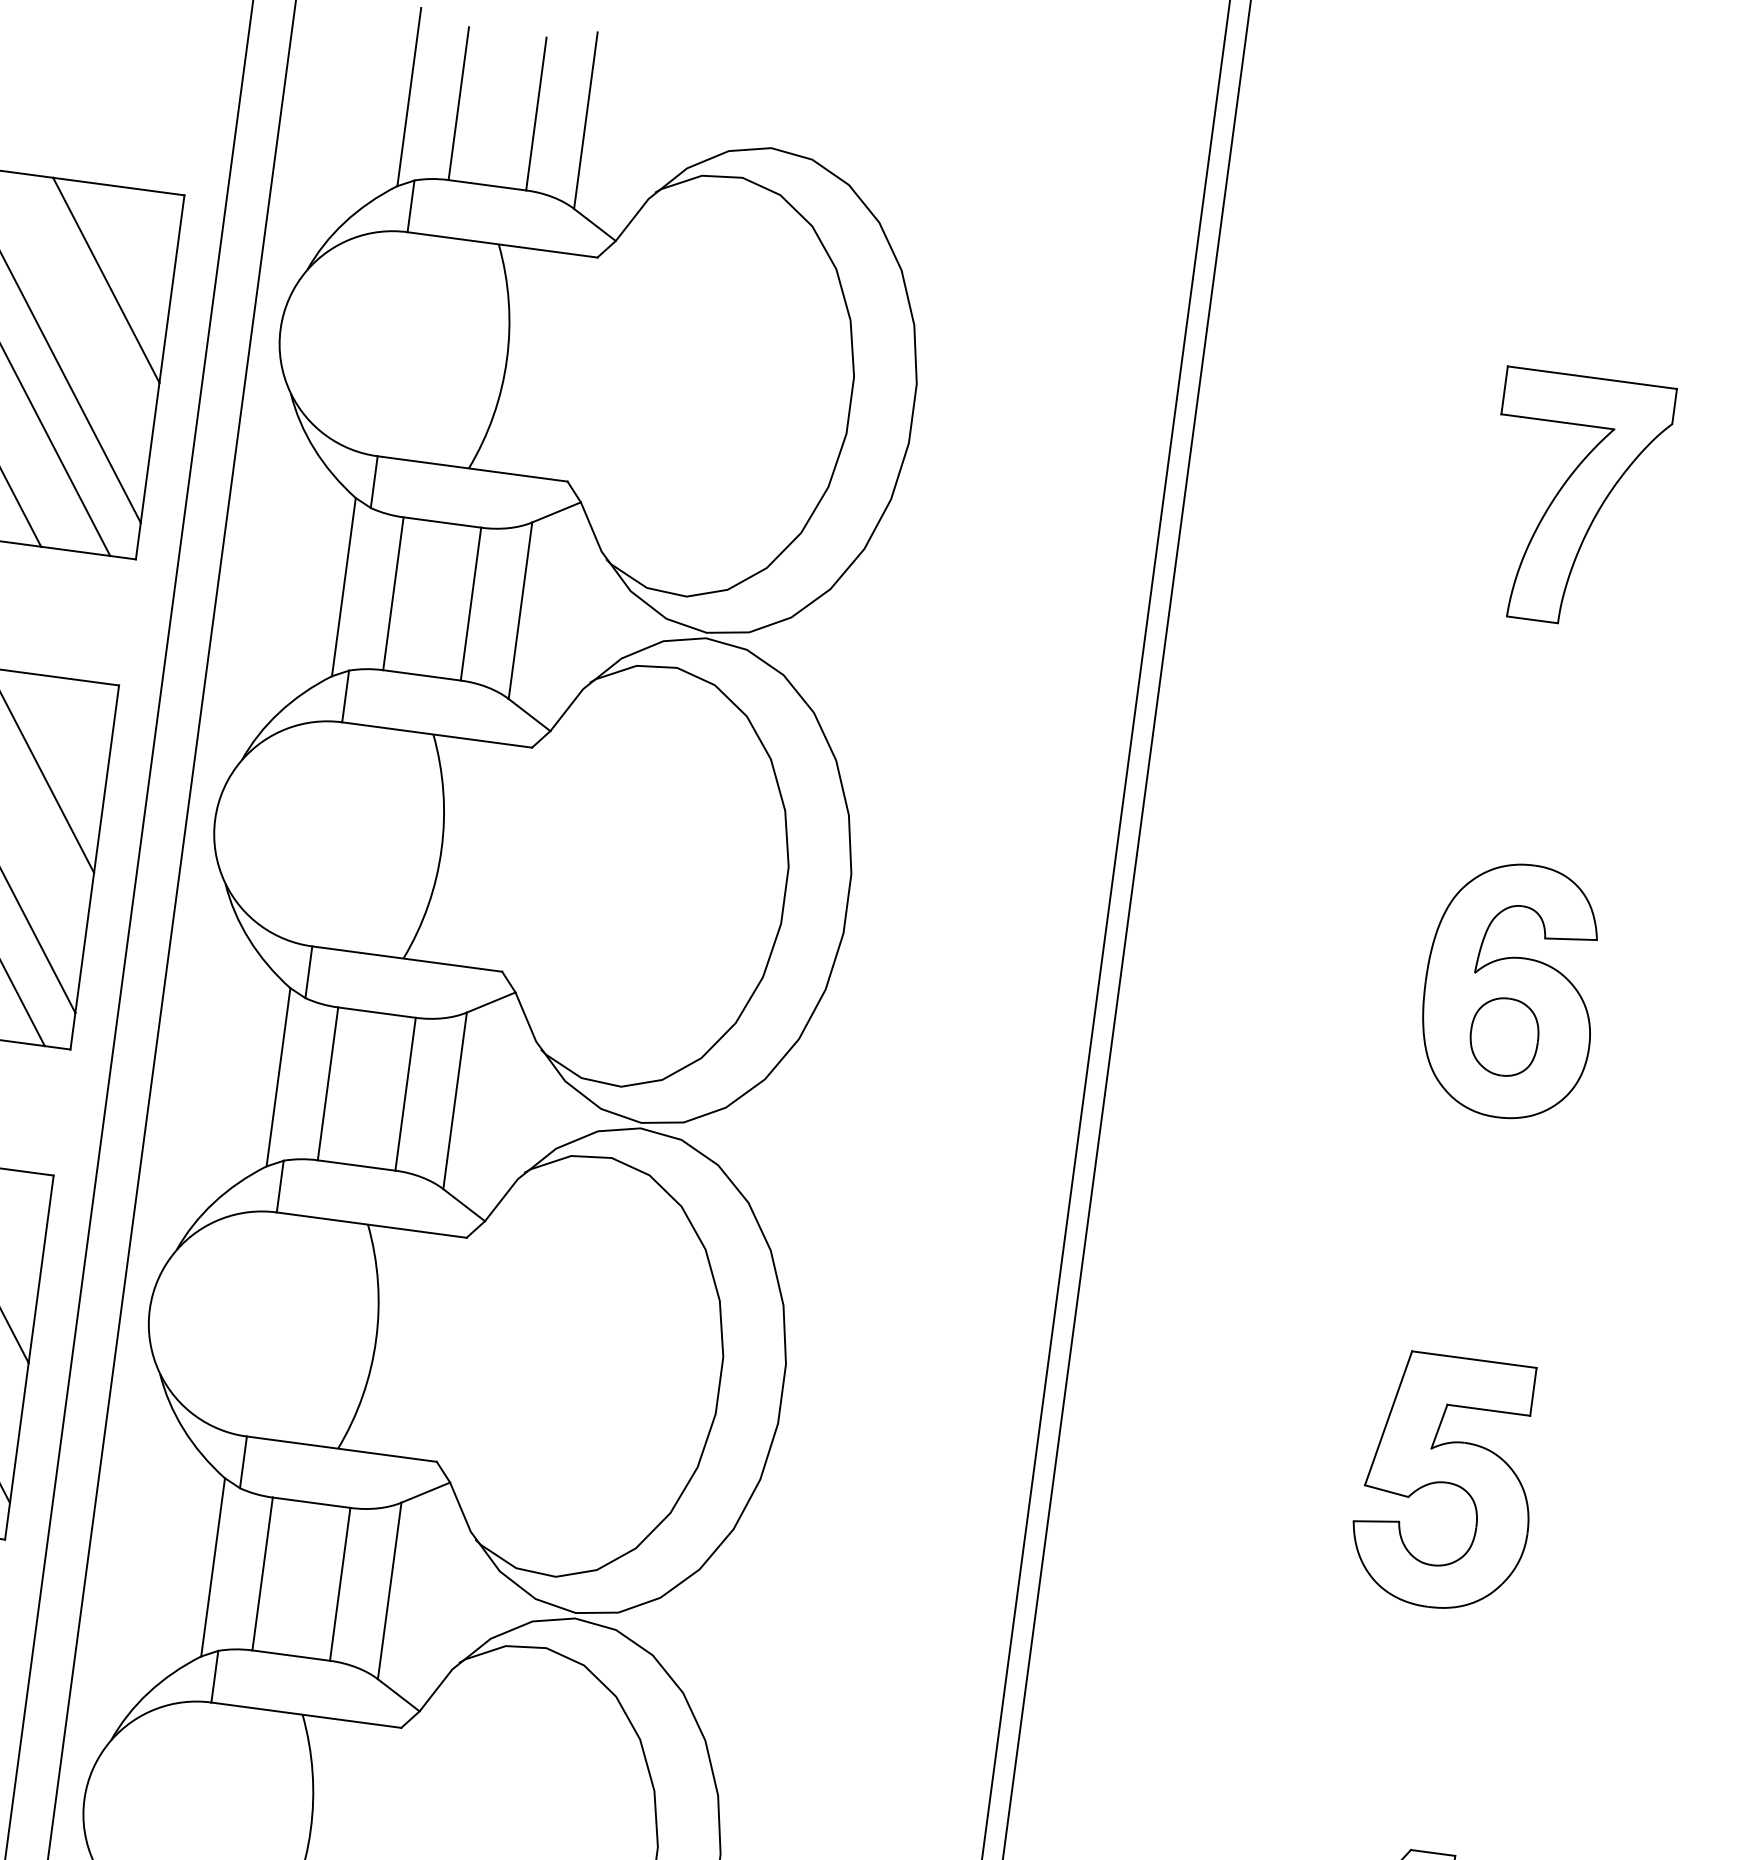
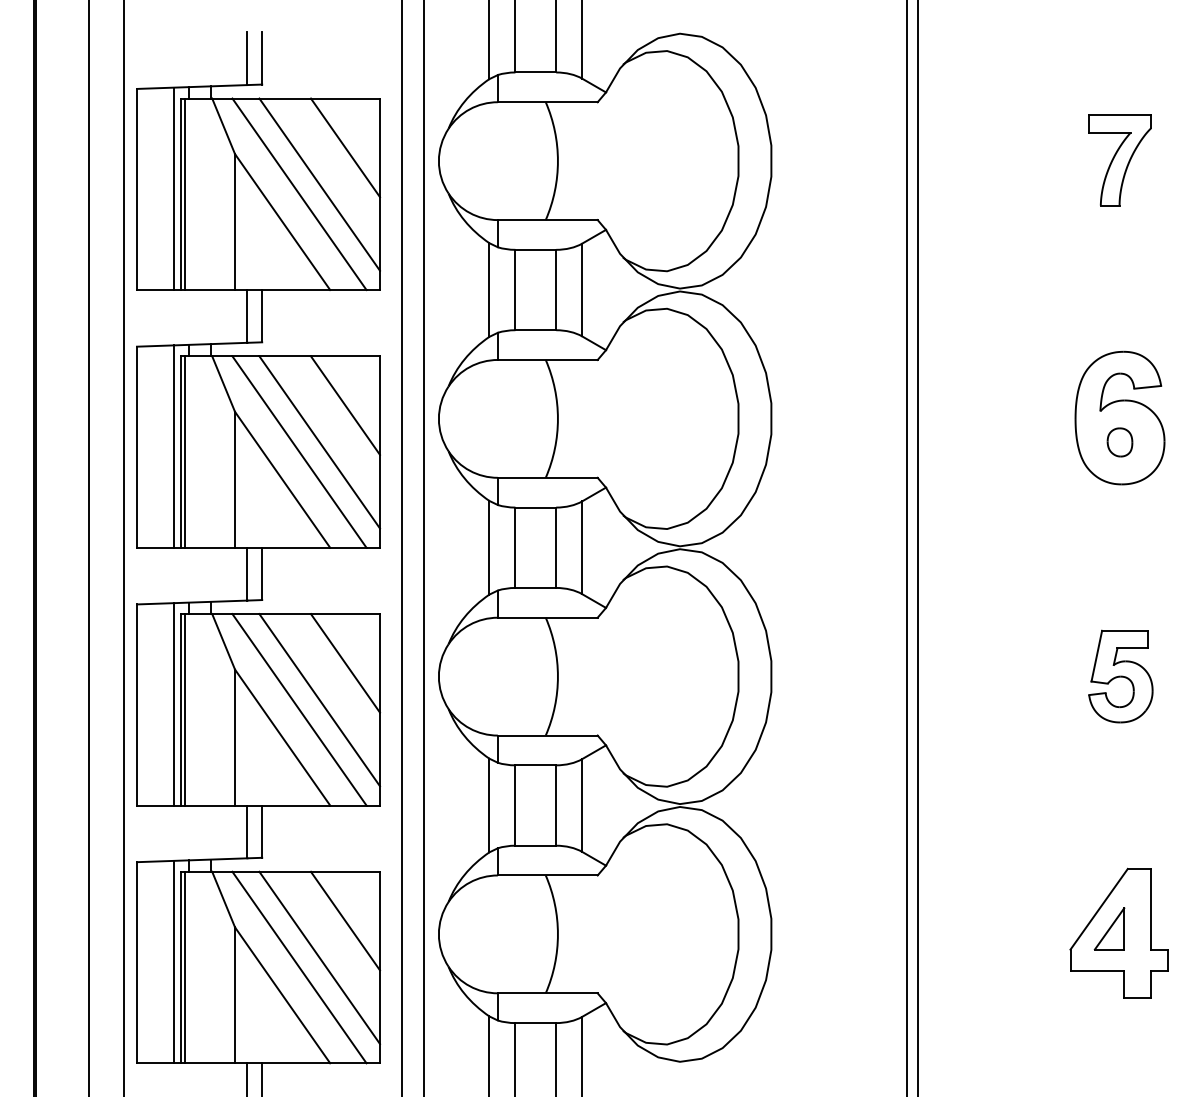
part: (1576, 500) -> (1120, 160), size x0.7
part: (1503, 1036) -> (1119, 442), size x0.7
part: (1445, 1482) -> (1120, 676), size x0.7

